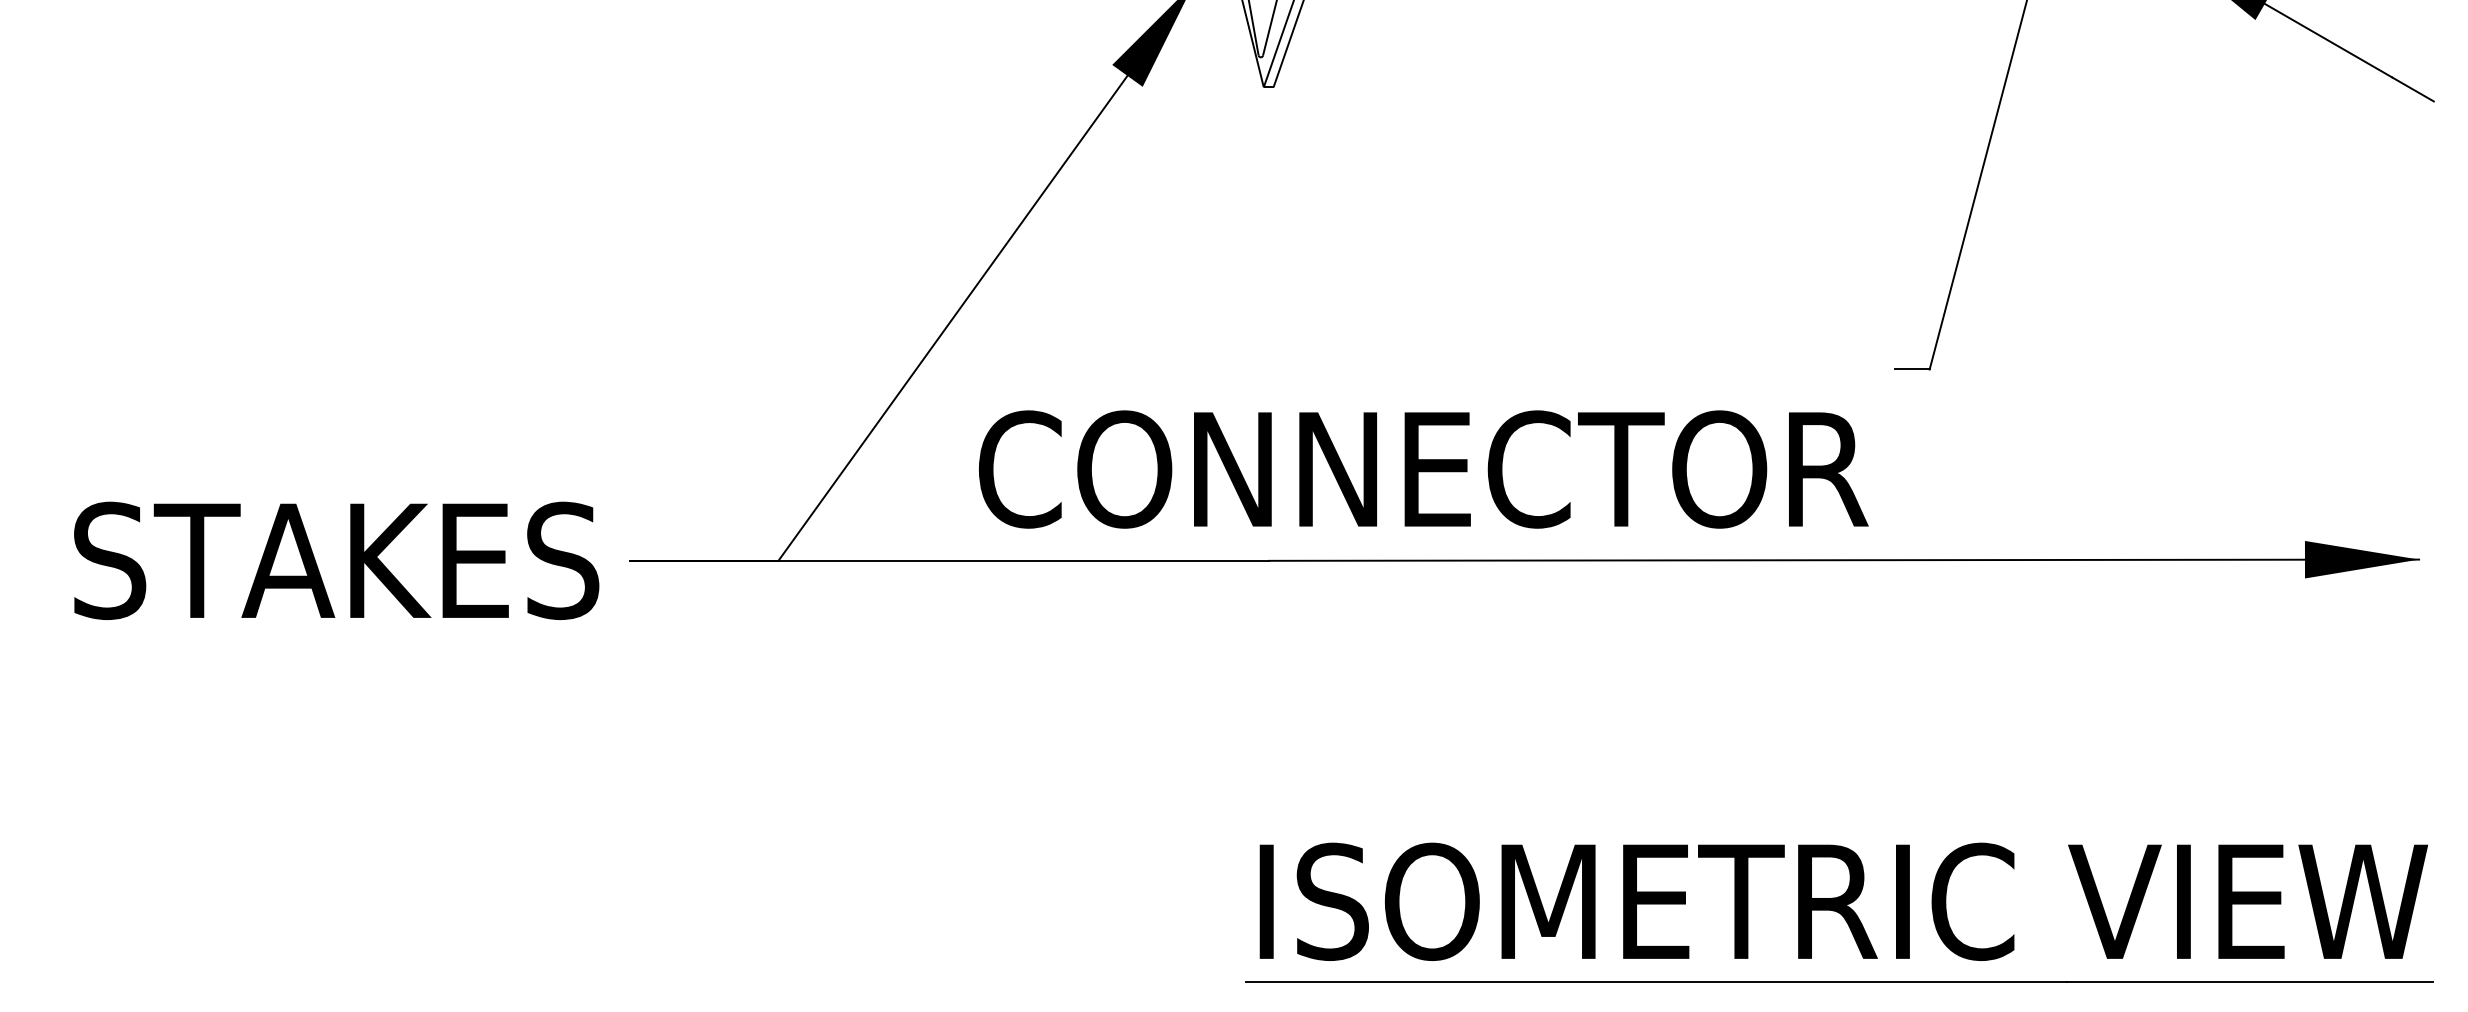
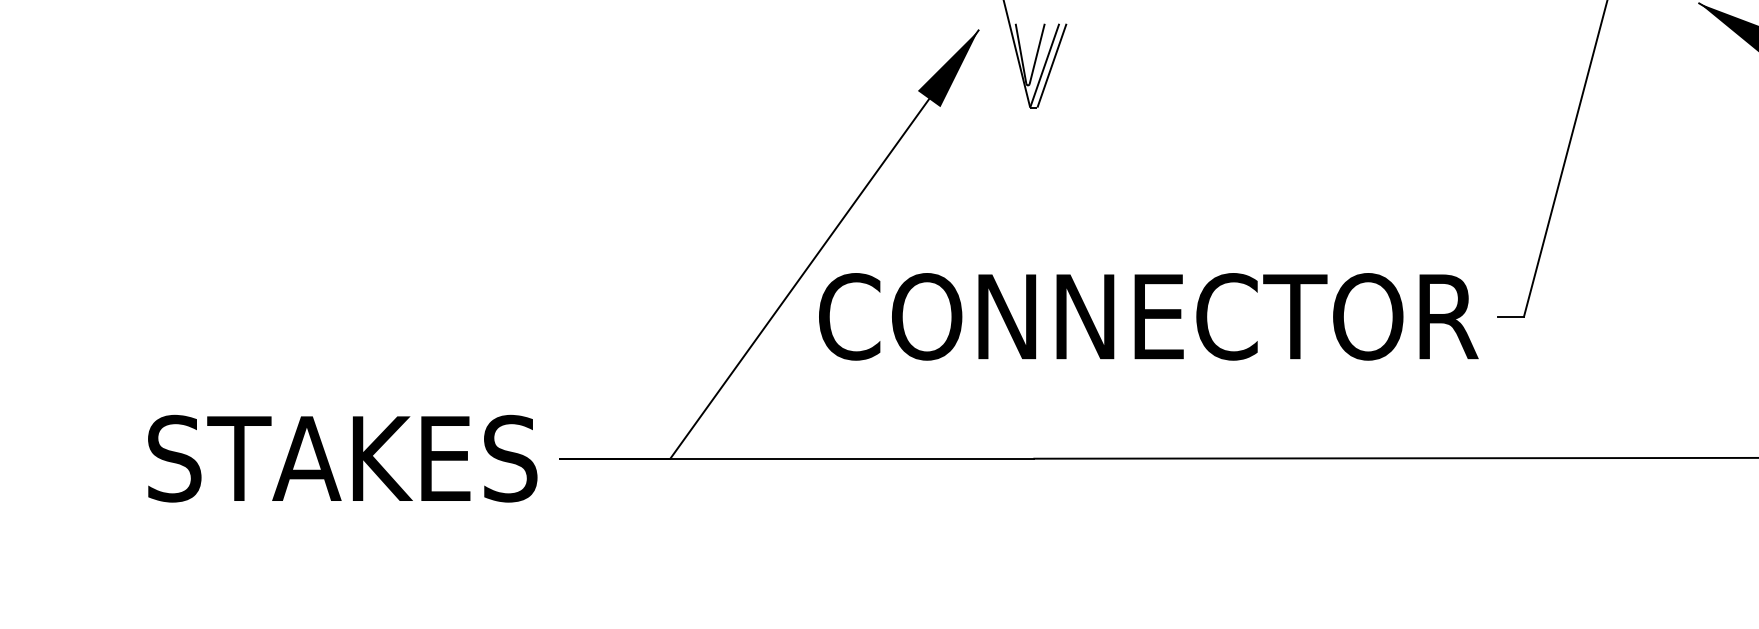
text: (1423, 469) -> (1148, 316), moved

